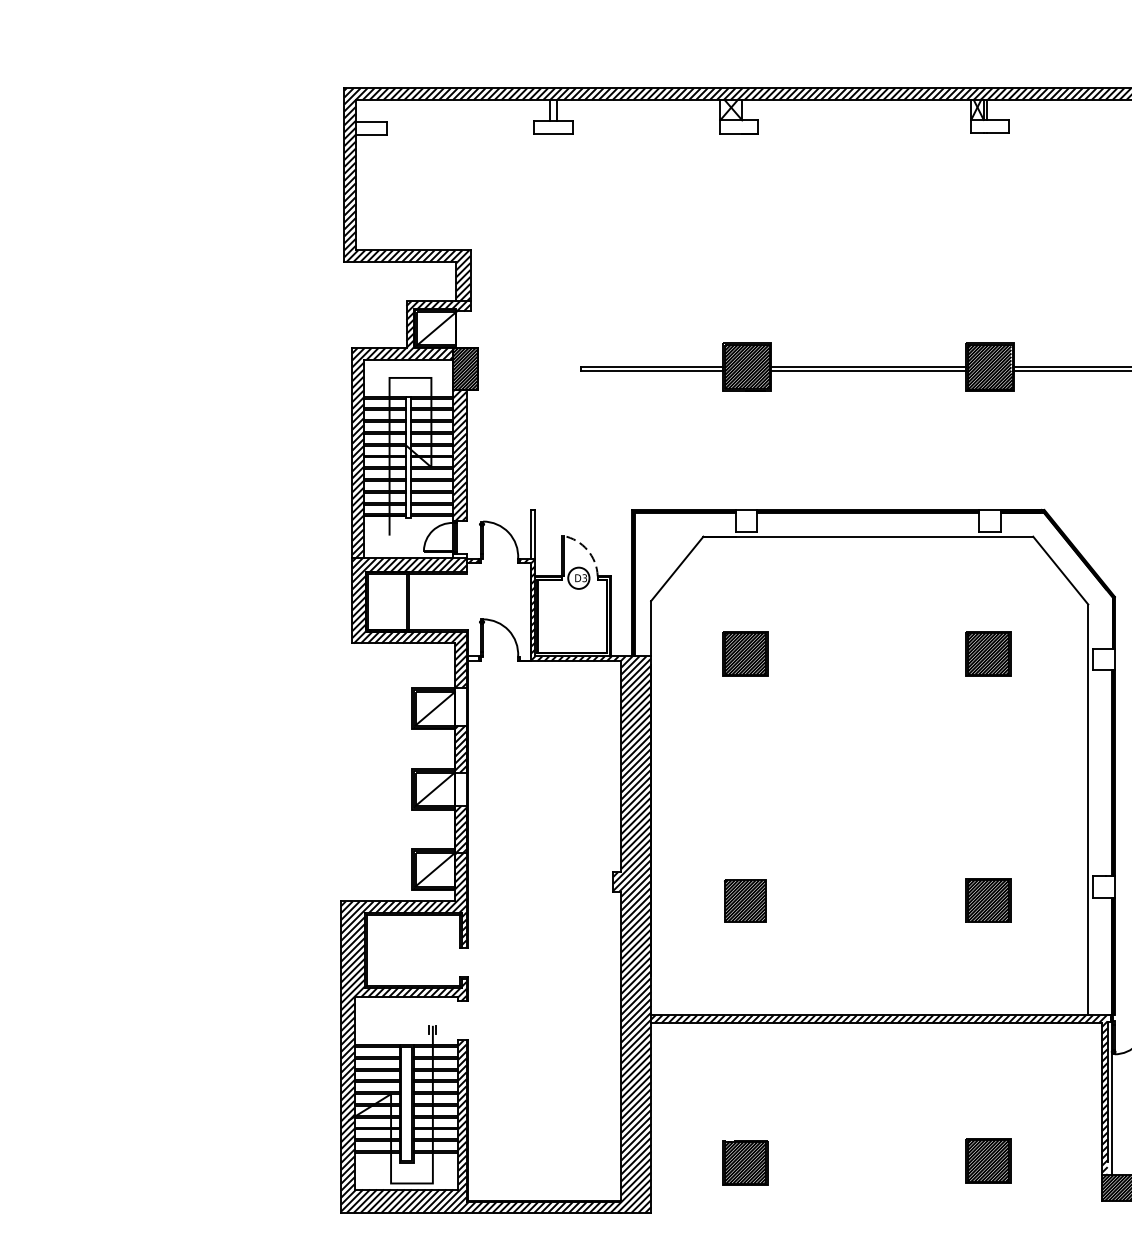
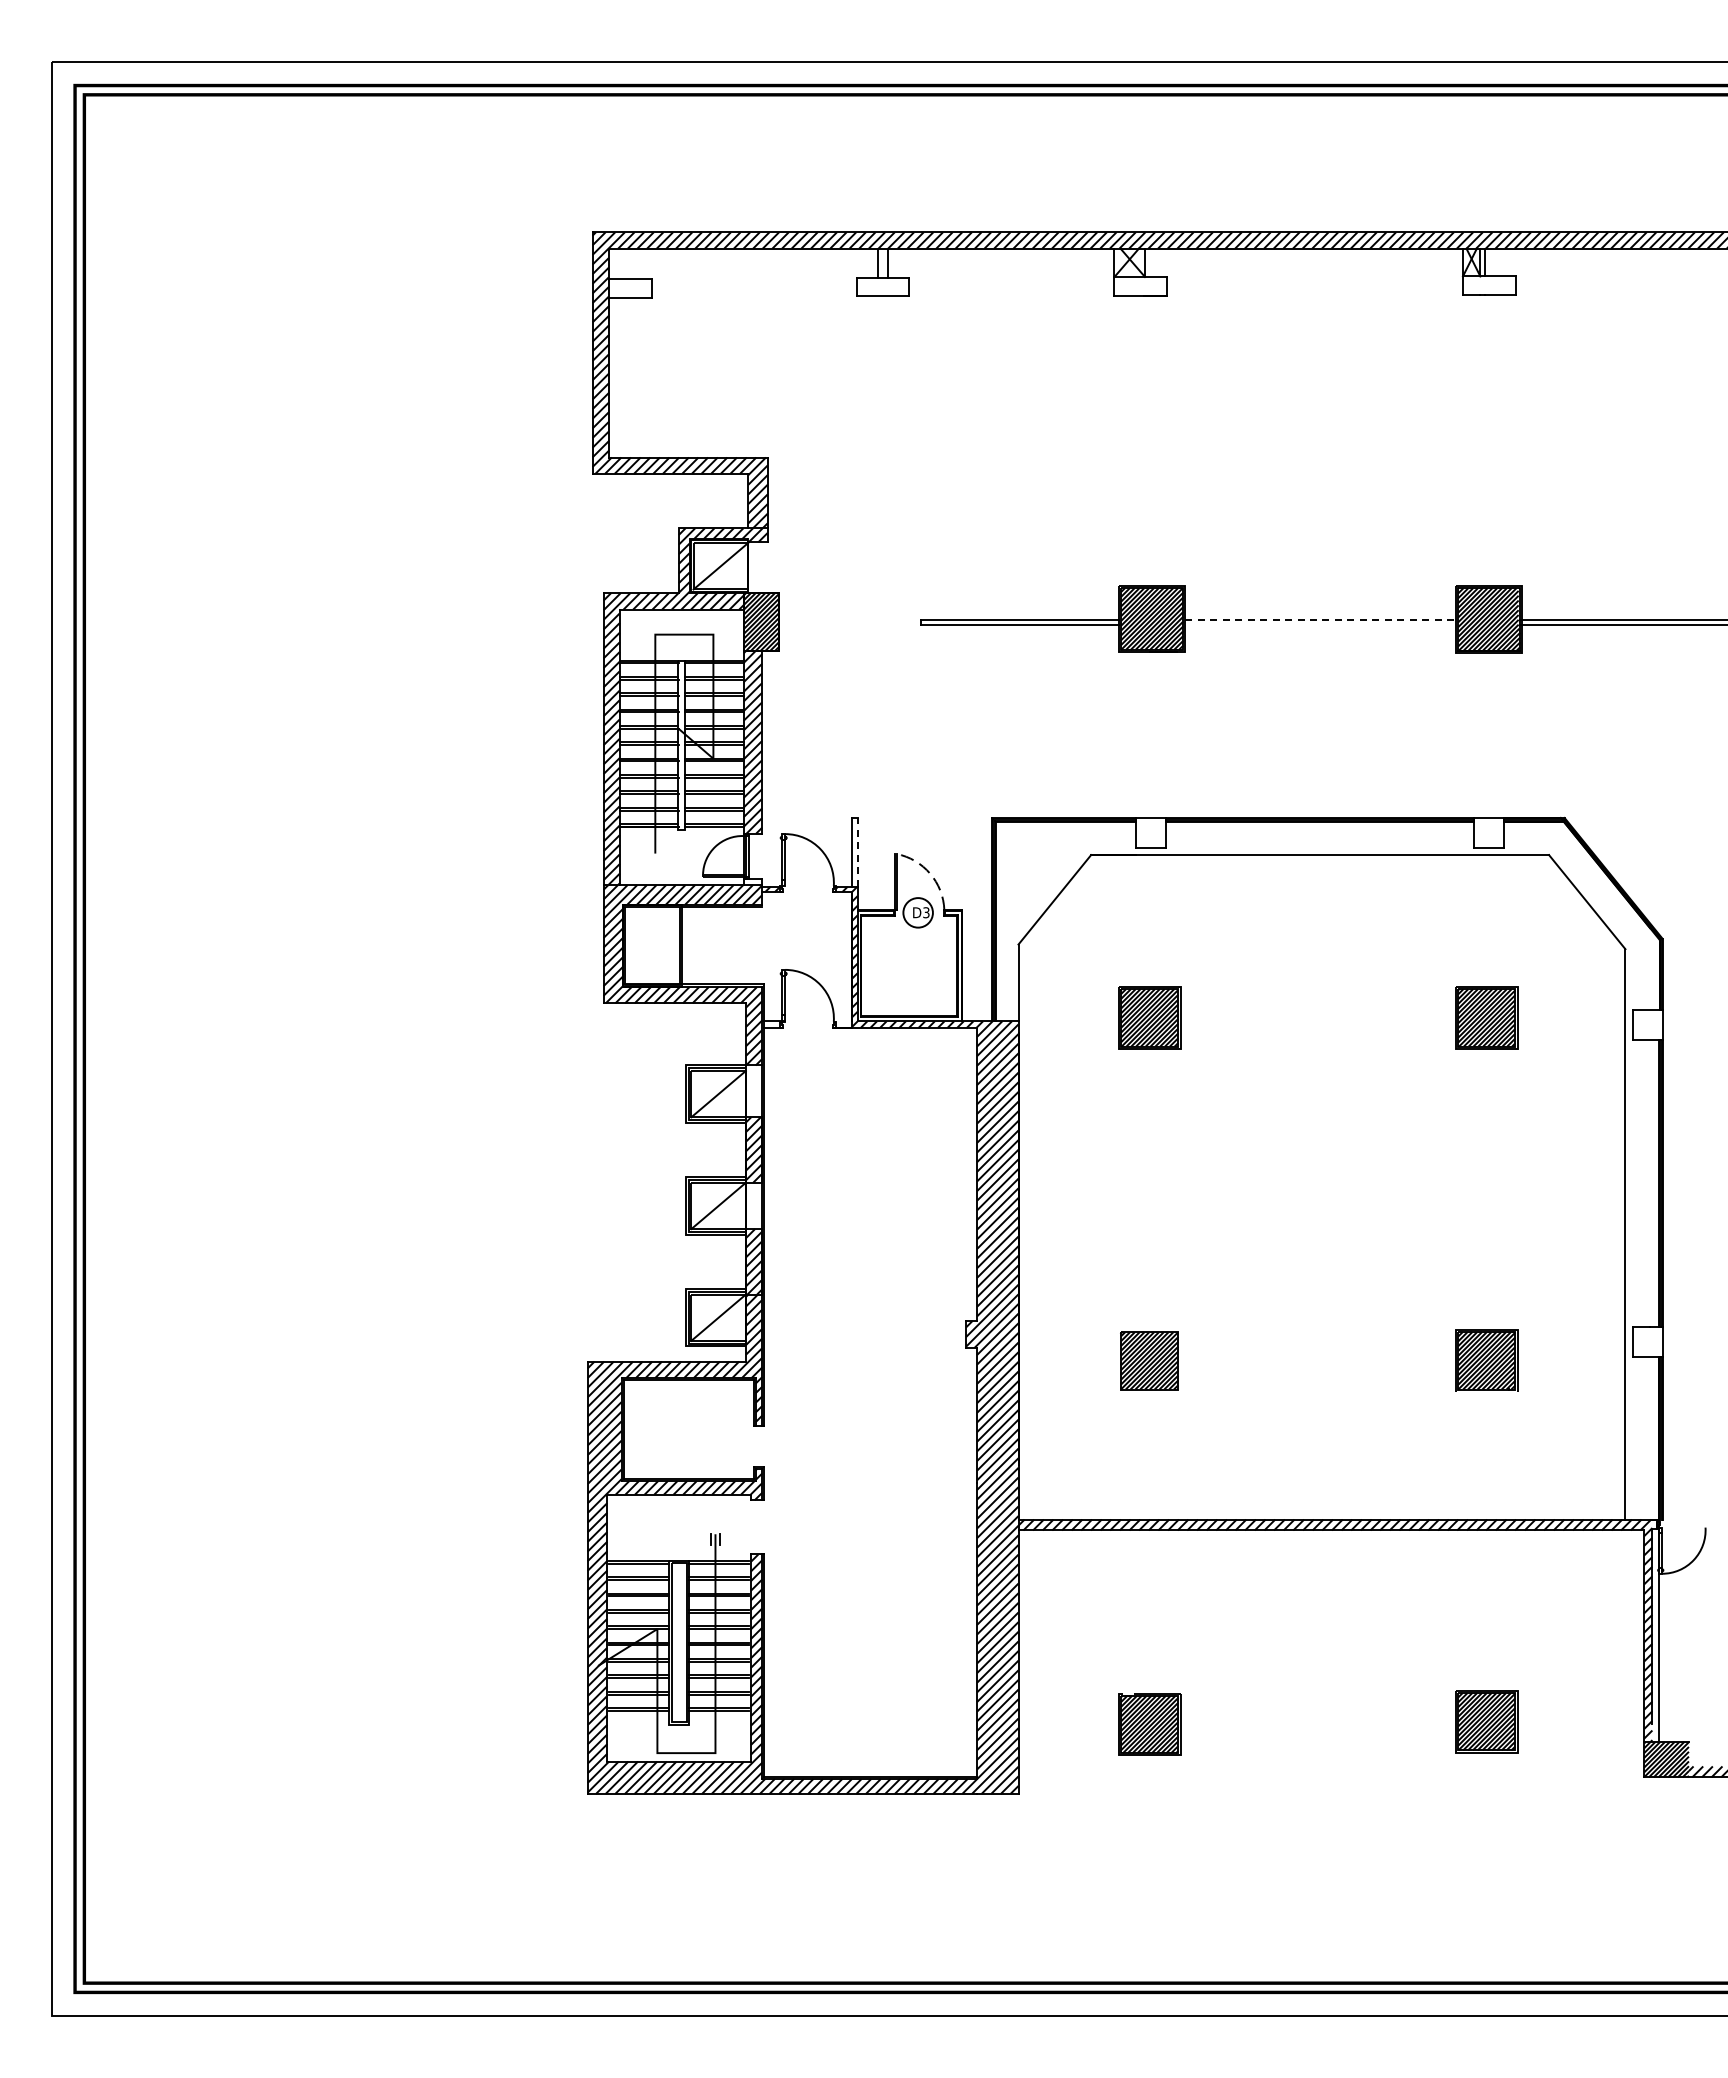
line: (869, 367) -> (1321, 619), solid -> dashed
line: (868, 371) -> (1320, 625), removed
line: (535, 534) -> (857, 851), solid -> dashed

